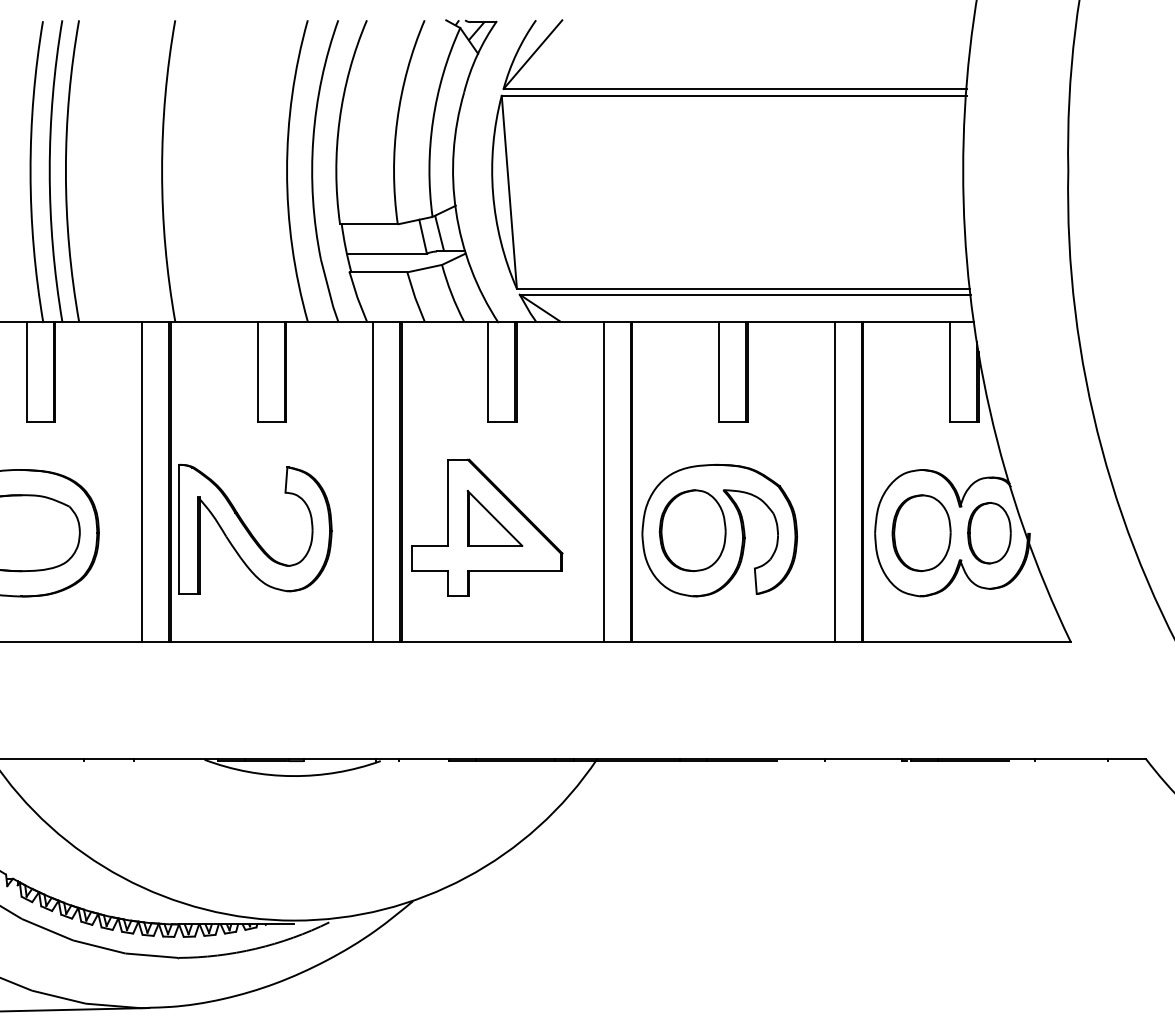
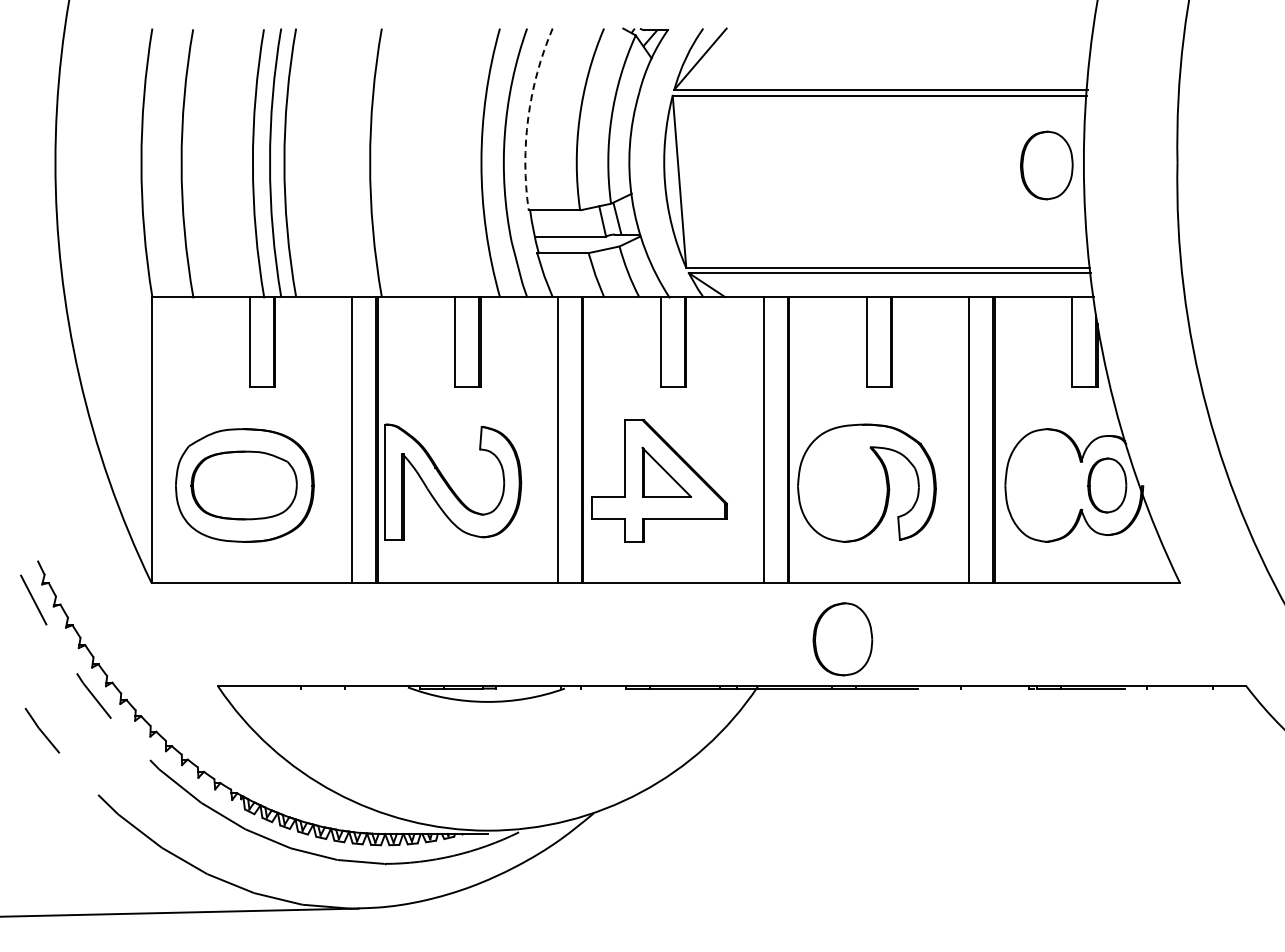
arc: (339, 120) -> (528, 117), solid -> dashed
part: (692, 530) -> (842, 639), moved
part: (921, 533) -> (1046, 165), moved

